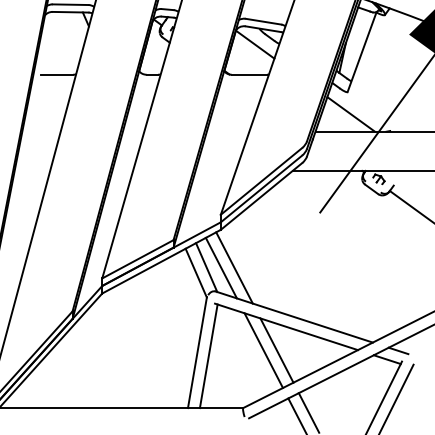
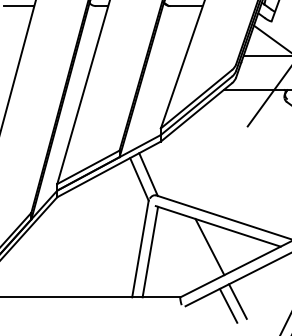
line: (220, 267) -> (160, 174), removed
line: (234, 267) -> (172, 174), removed
line: (263, 350) -> (198, 247), removed

